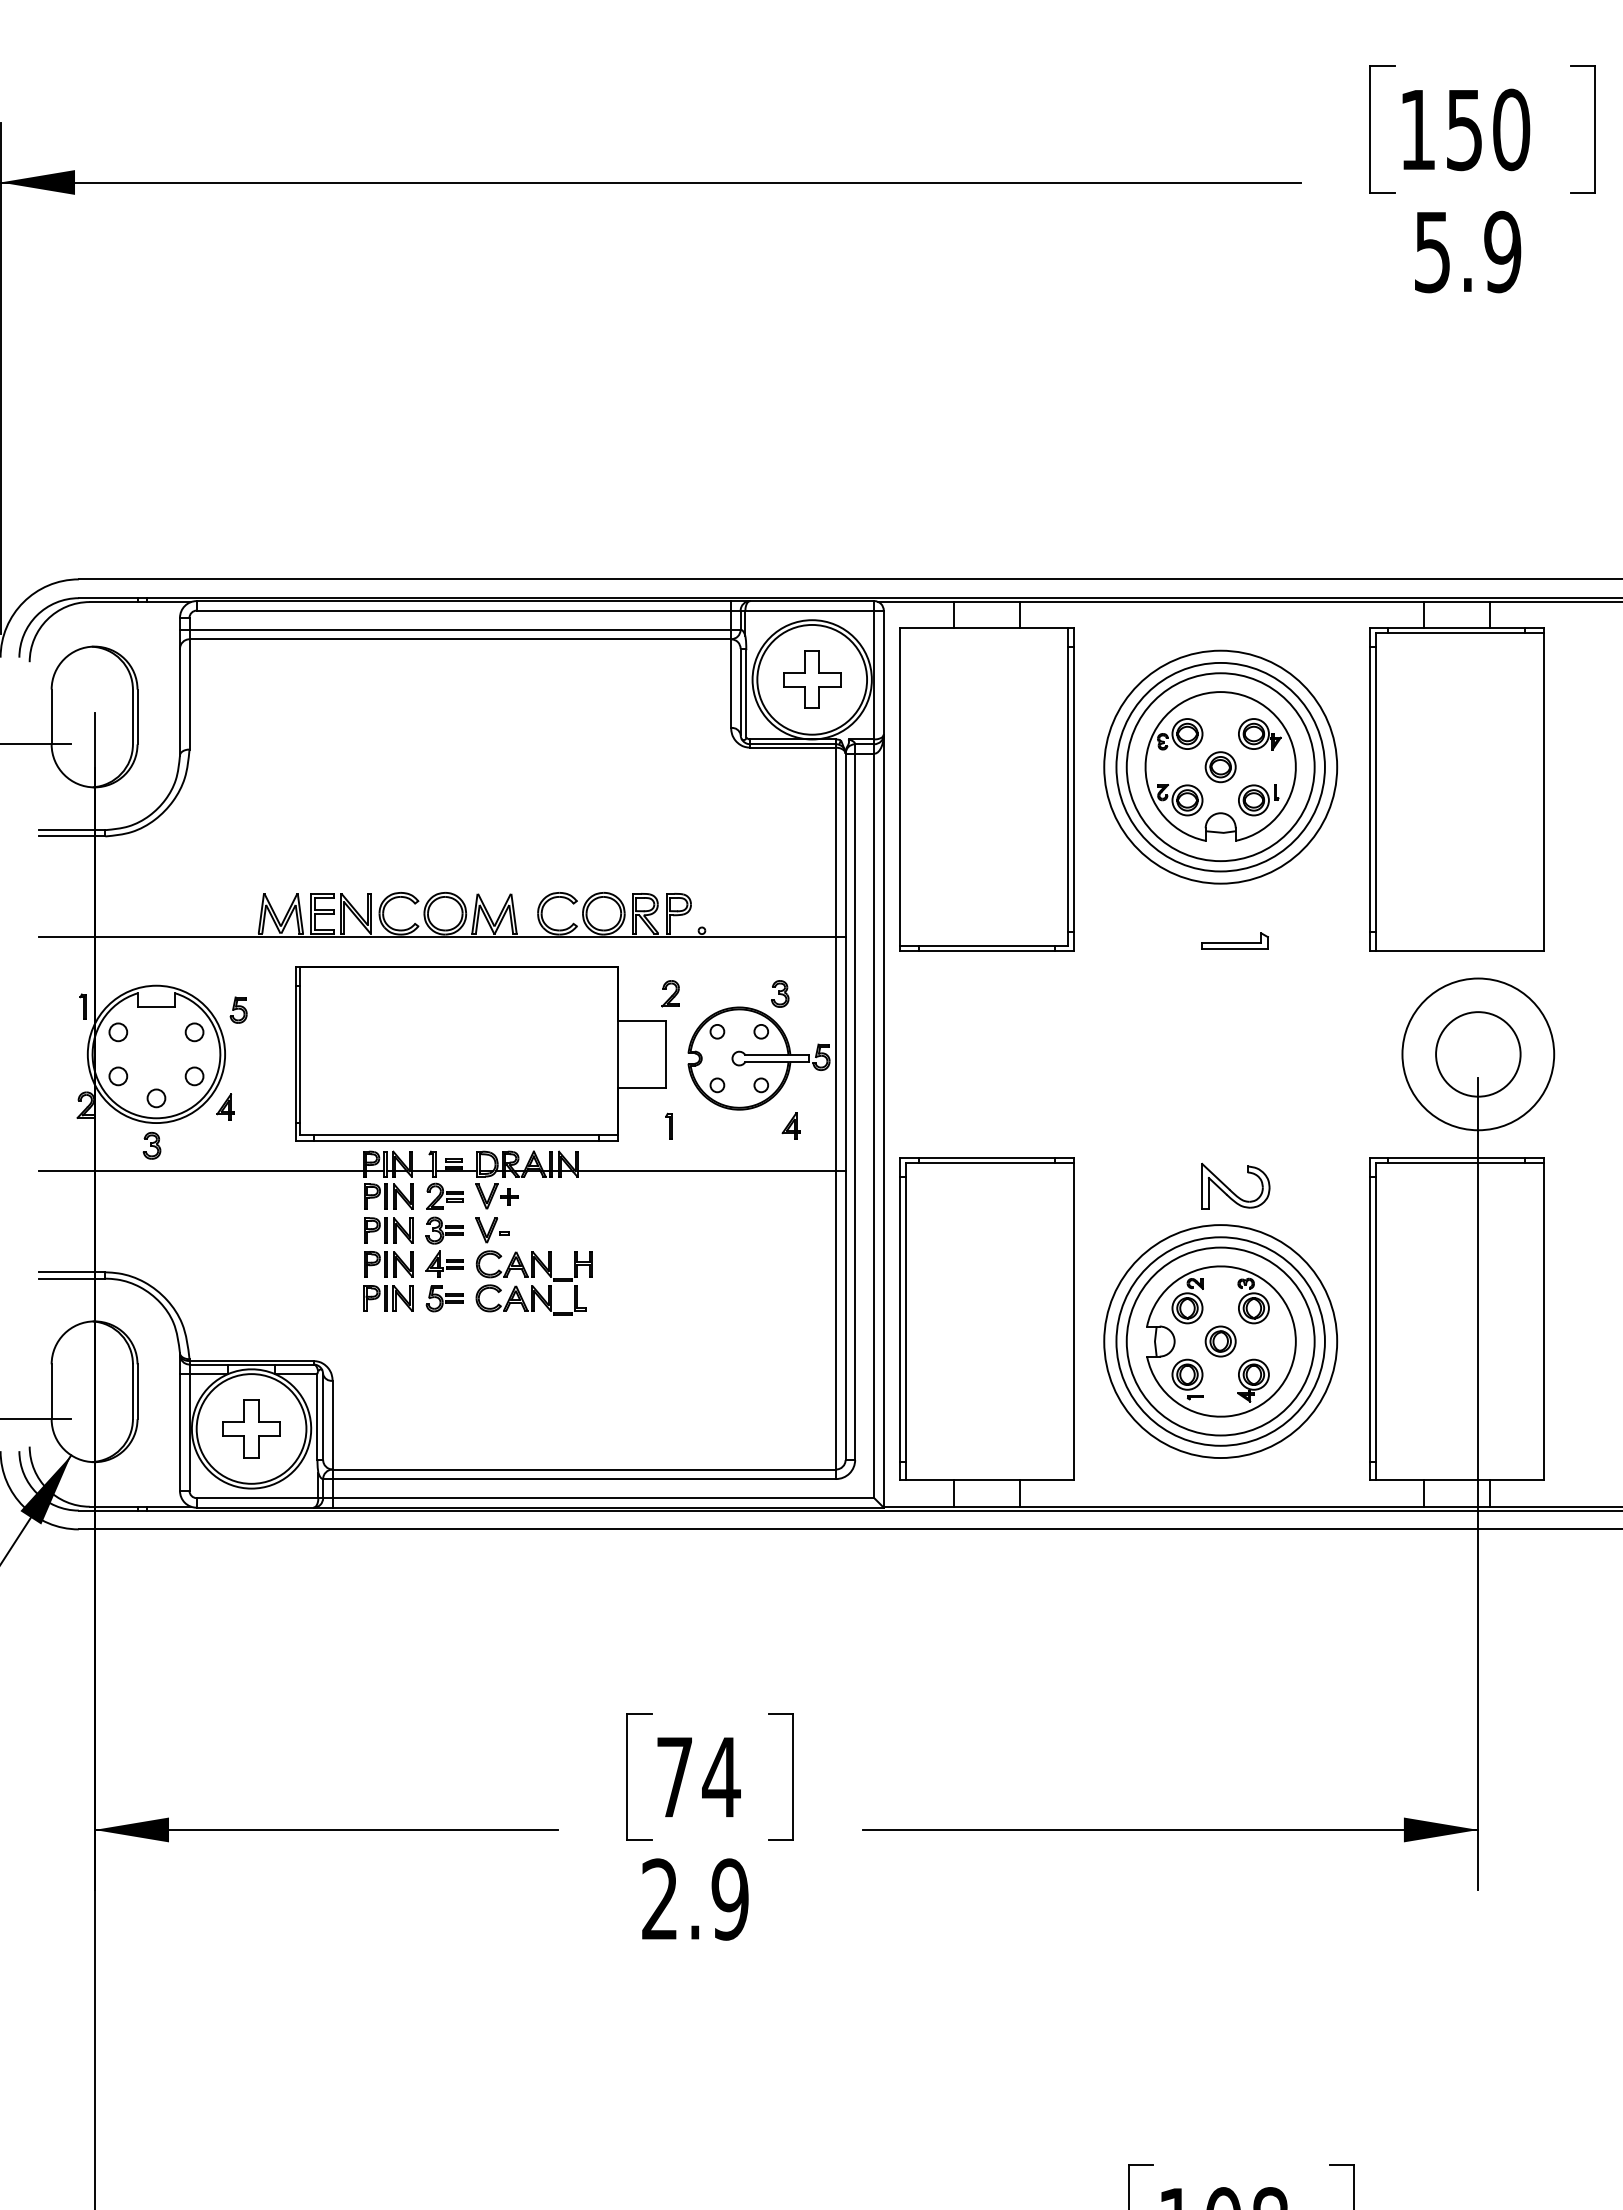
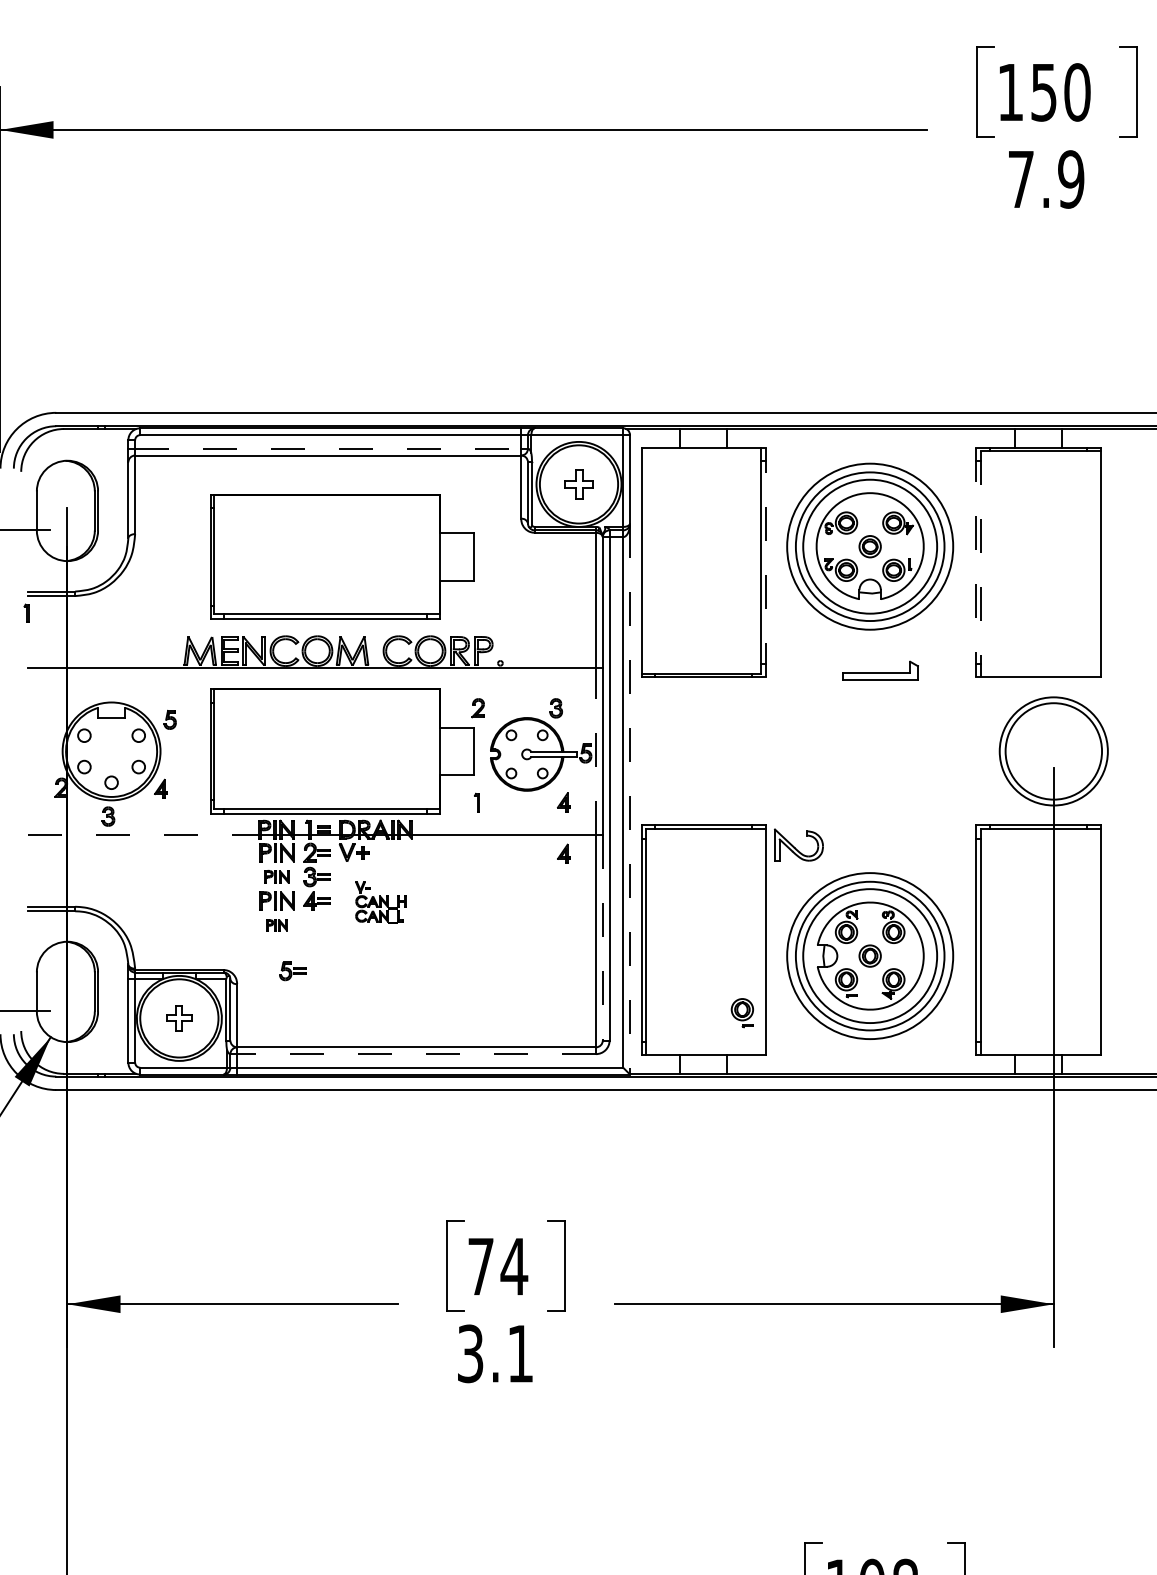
text: (1432, 252) -> (1021, 179), 5.9 -> 7.9
line: (460, 629) -> (328, 448), solid -> dashed
part: (812, 679) -> (579, 484), size x0.7
part: (480, 780) -> (342, 556), added
line: (1074, 788) -> (765, 561), solid -> dashed
line: (1369, 789) -> (976, 562), solid -> dashed
line: (1375, 791) -> (980, 564), solid -> dashed
part: (1234, 940) -> (880, 670), size x1.6
part: (82, 1006) -> (26, 613), moved
line: (836, 1054) -> (596, 751), solid -> dashed
circle: (1478, 1054) -> (1053, 751), size x1.6
line: (883, 1121) -> (629, 799), solid -> dashed
line: (202, 1171) -> (144, 834), solid -> dashed
part: (1230, 1189) -> (795, 847), moved
part: (790, 1197) -> (563, 853), added
part: (388, 1230) -> (276, 876), size x0.7
part: (533, 1266) -> (380, 902), size x0.6
part: (388, 1298) -> (276, 925), size x0.6
part: (444, 1298) -> (292, 971), moved
line: (845, 1316) -> (602, 938), solid -> dashed
part: (1041, 1421) -> (742, 1013), added
part: (251, 1428) -> (179, 1018), size x0.6
line: (584, 1479) -> (416, 1054), solid -> dashed
text: (695, 1899) -> (495, 1353), 2.9 -> 3.1

